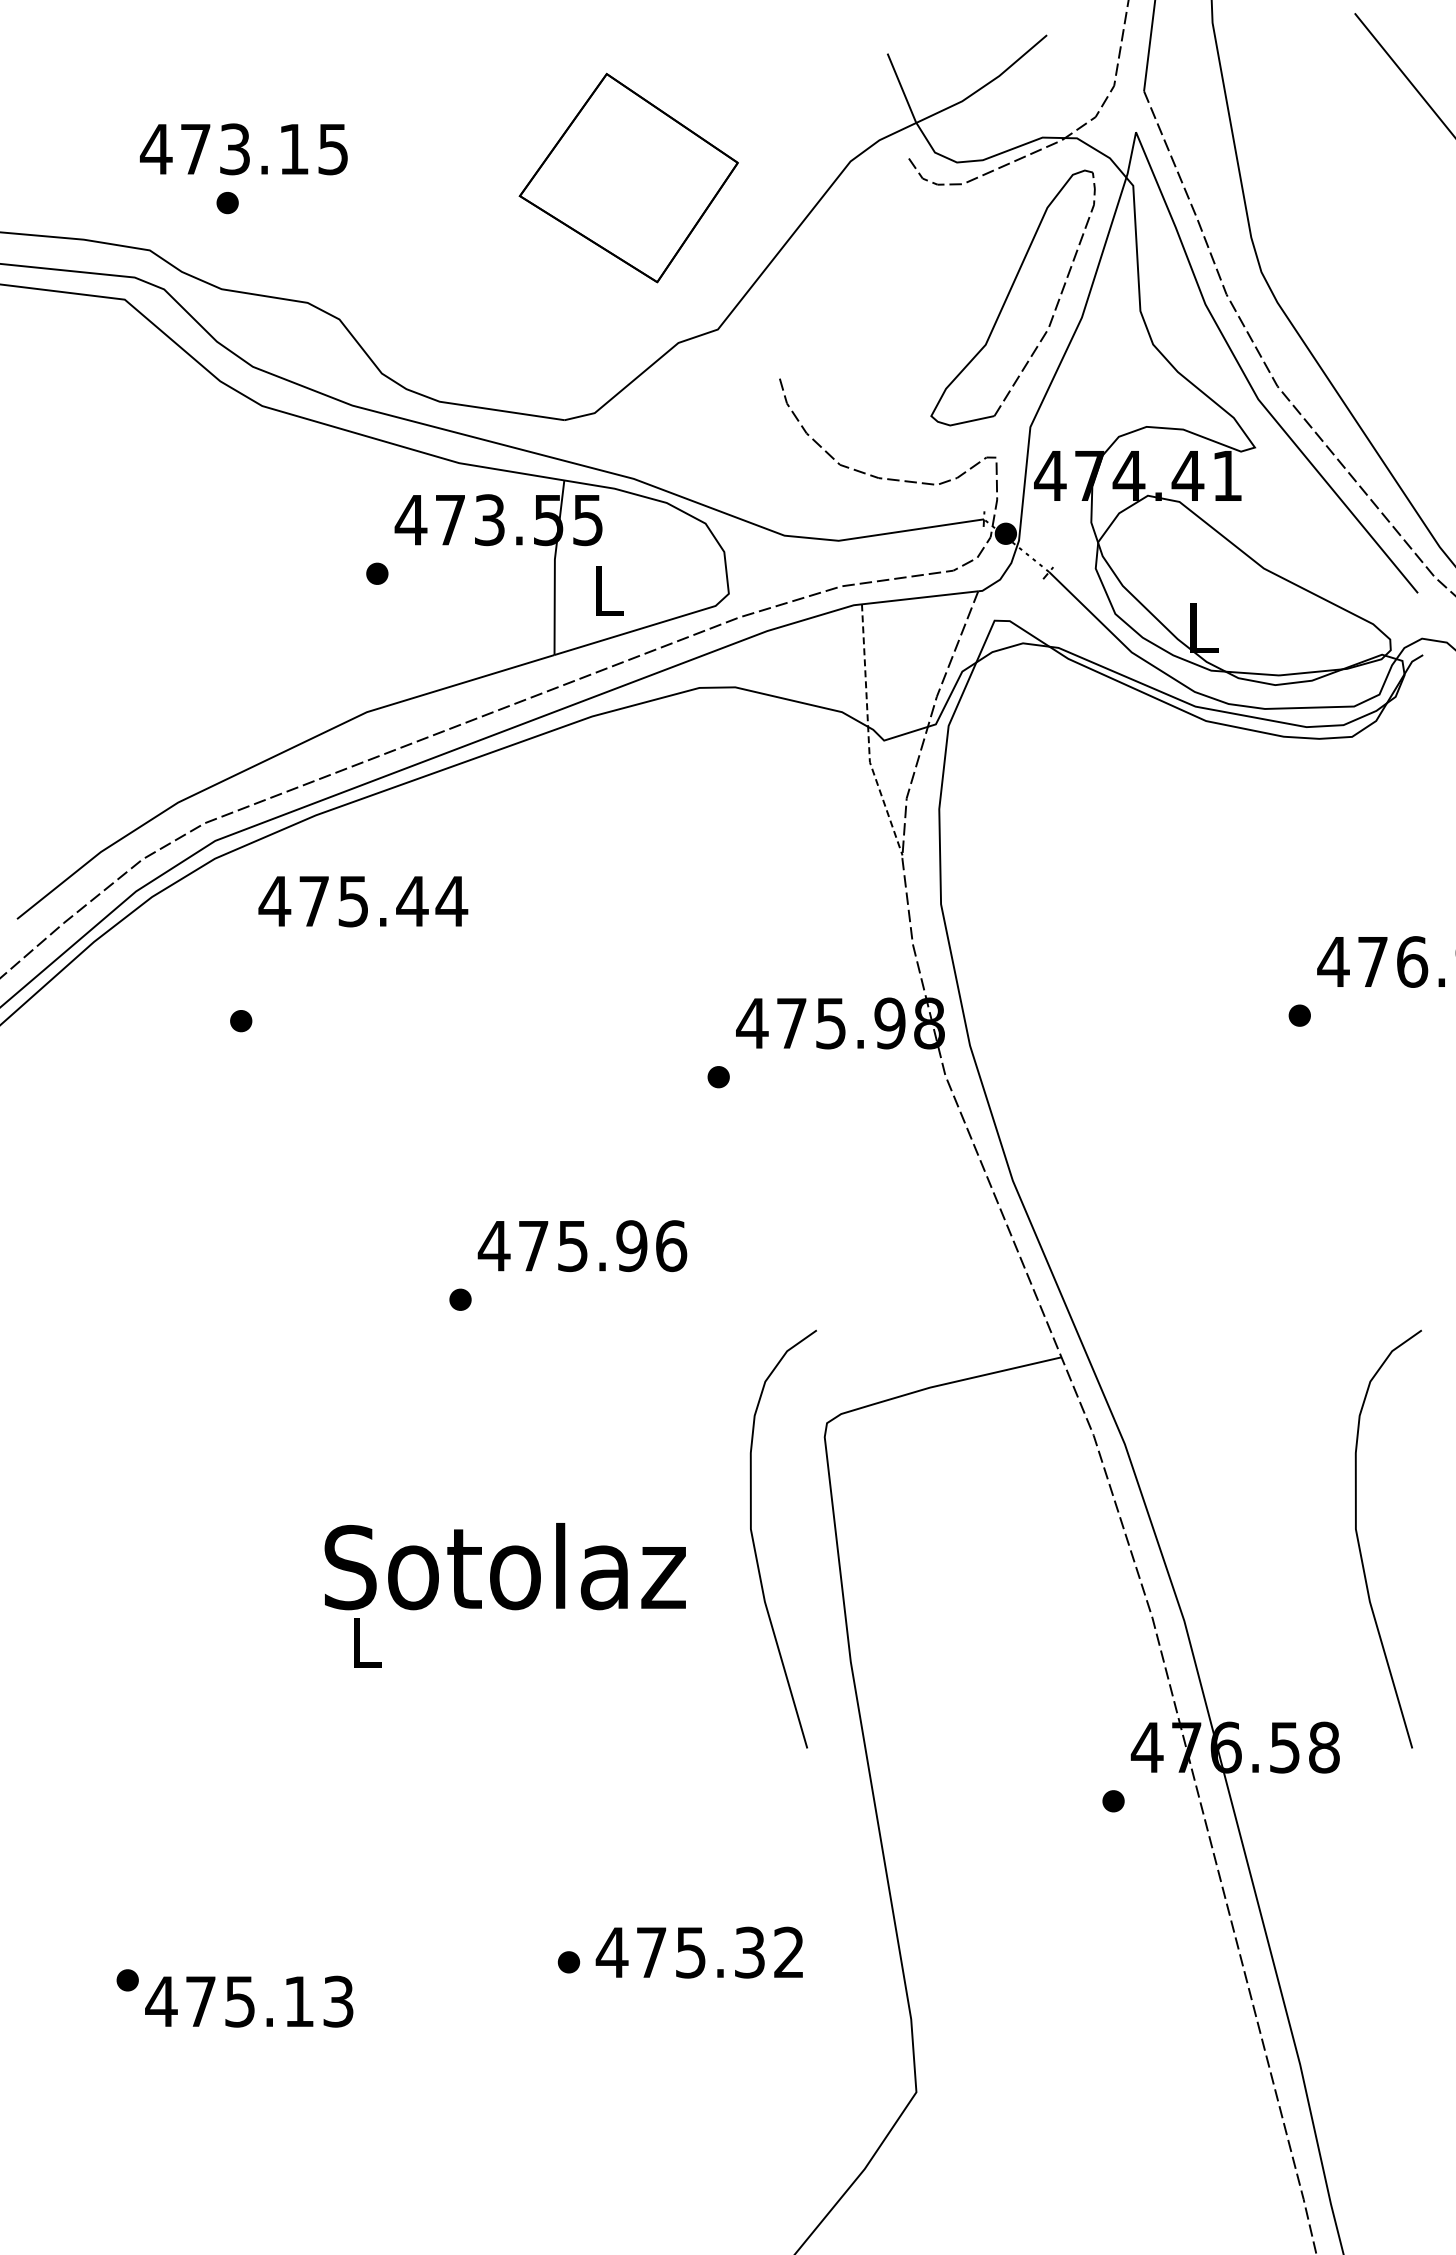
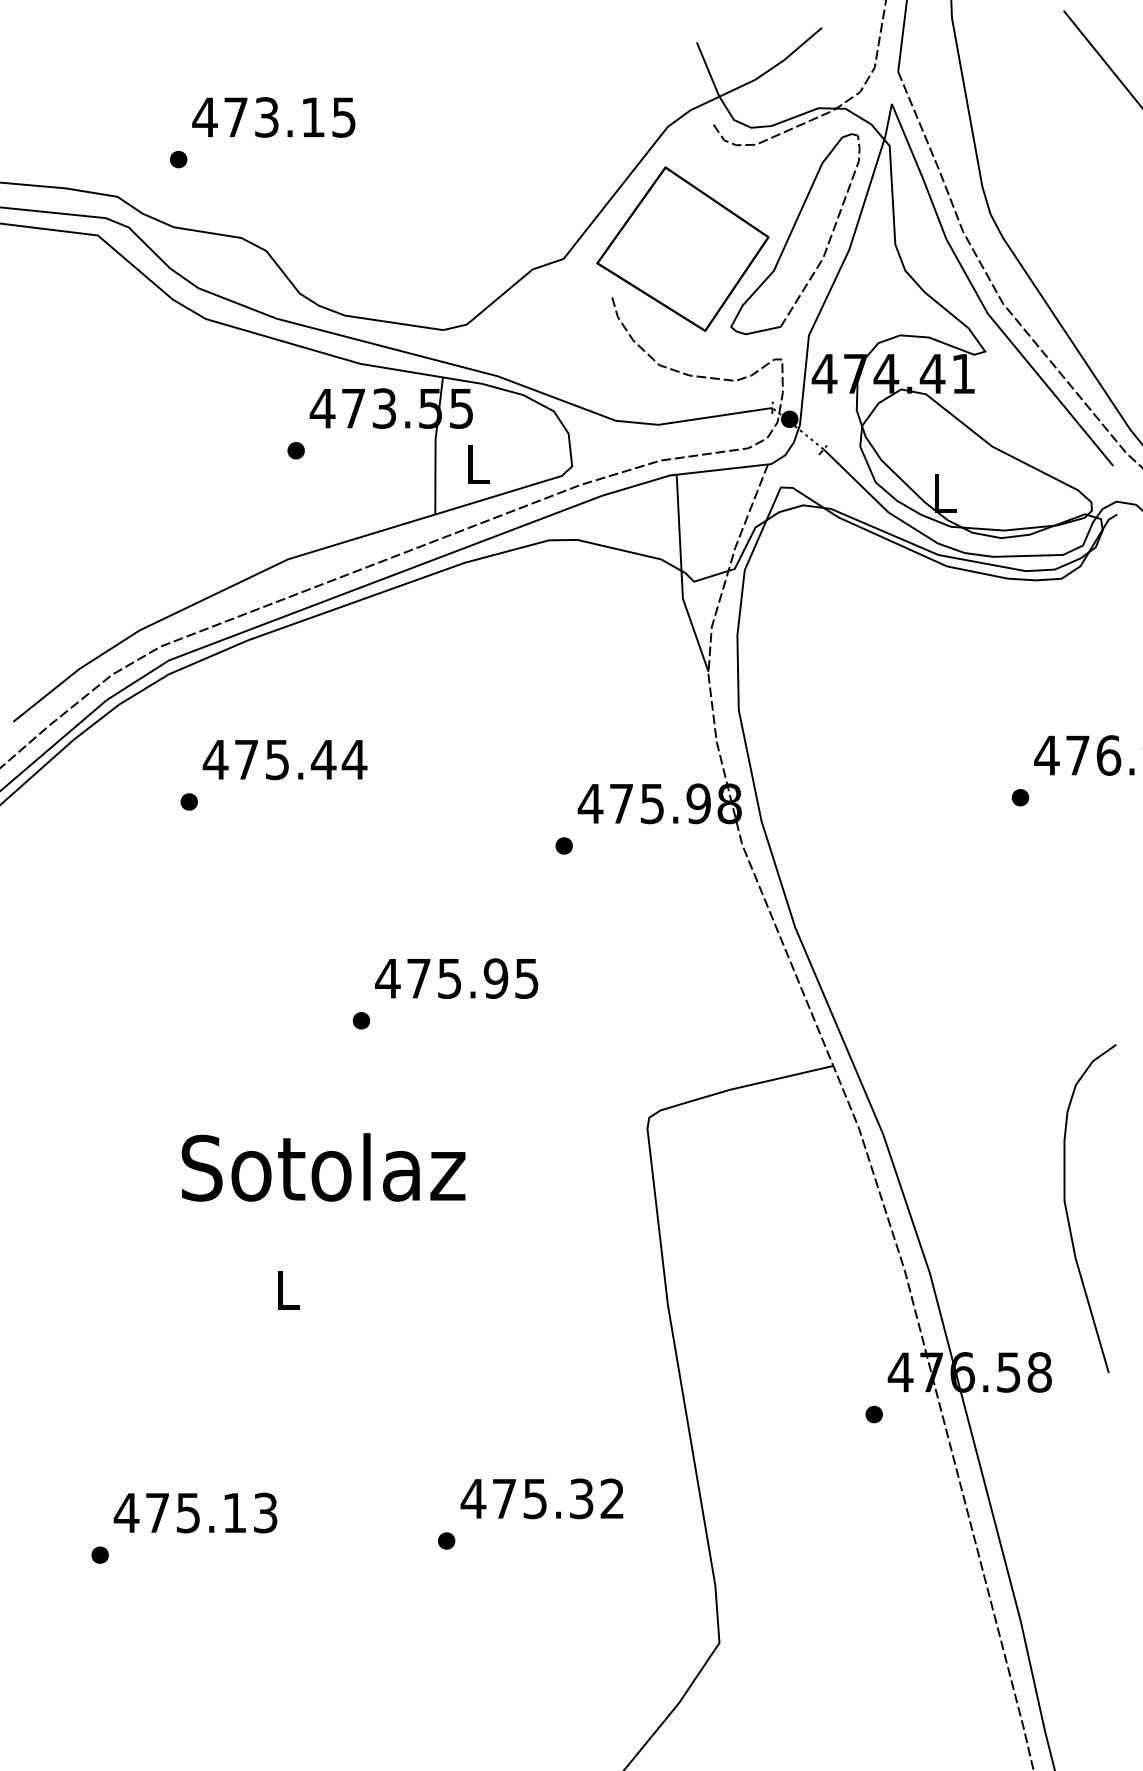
text: (243, 149) -> (273, 117), moved
part: (628, 177) -> (682, 248), moved
line: (868, 733) -> (681, 576), dashed -> solid
text: (363, 901) -> (285, 759), moved
text: (671, 1246) -> (527, 978), 475.96 -> 475.95
curve: (754, 1541) -> (592, 1210), removed
text: (504, 1566) -> (322, 1167), moved
text: (698, 1952) -> (541, 1498), moved
text: (249, 2001) -> (195, 1512), moved

